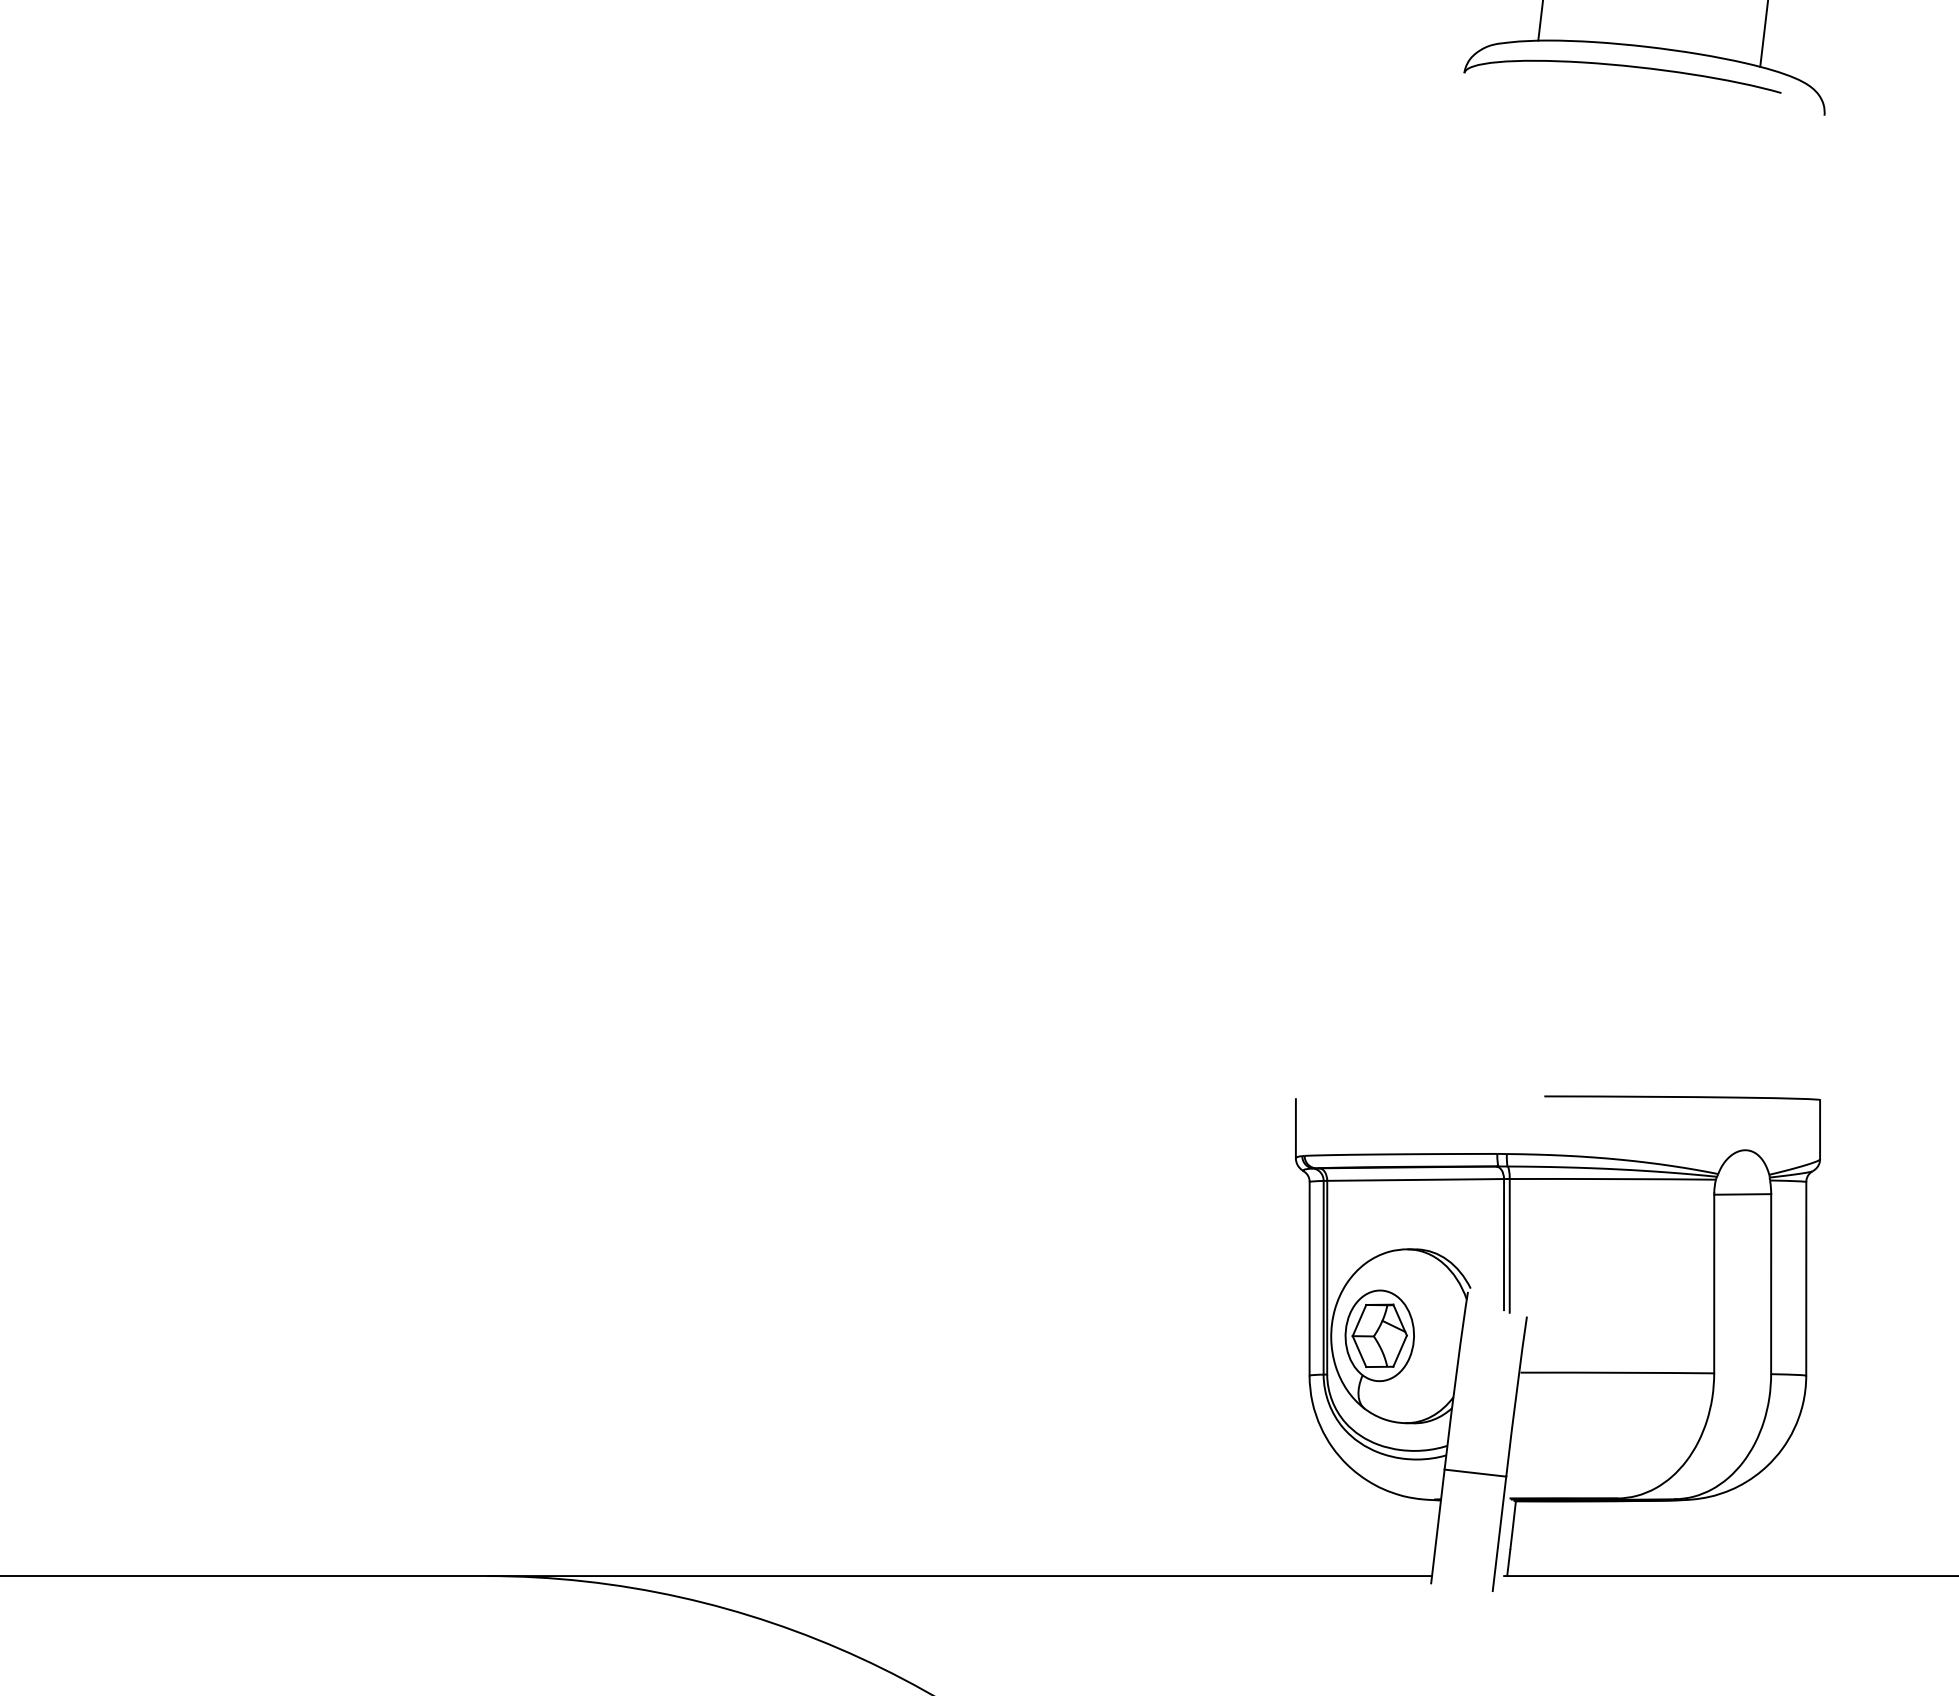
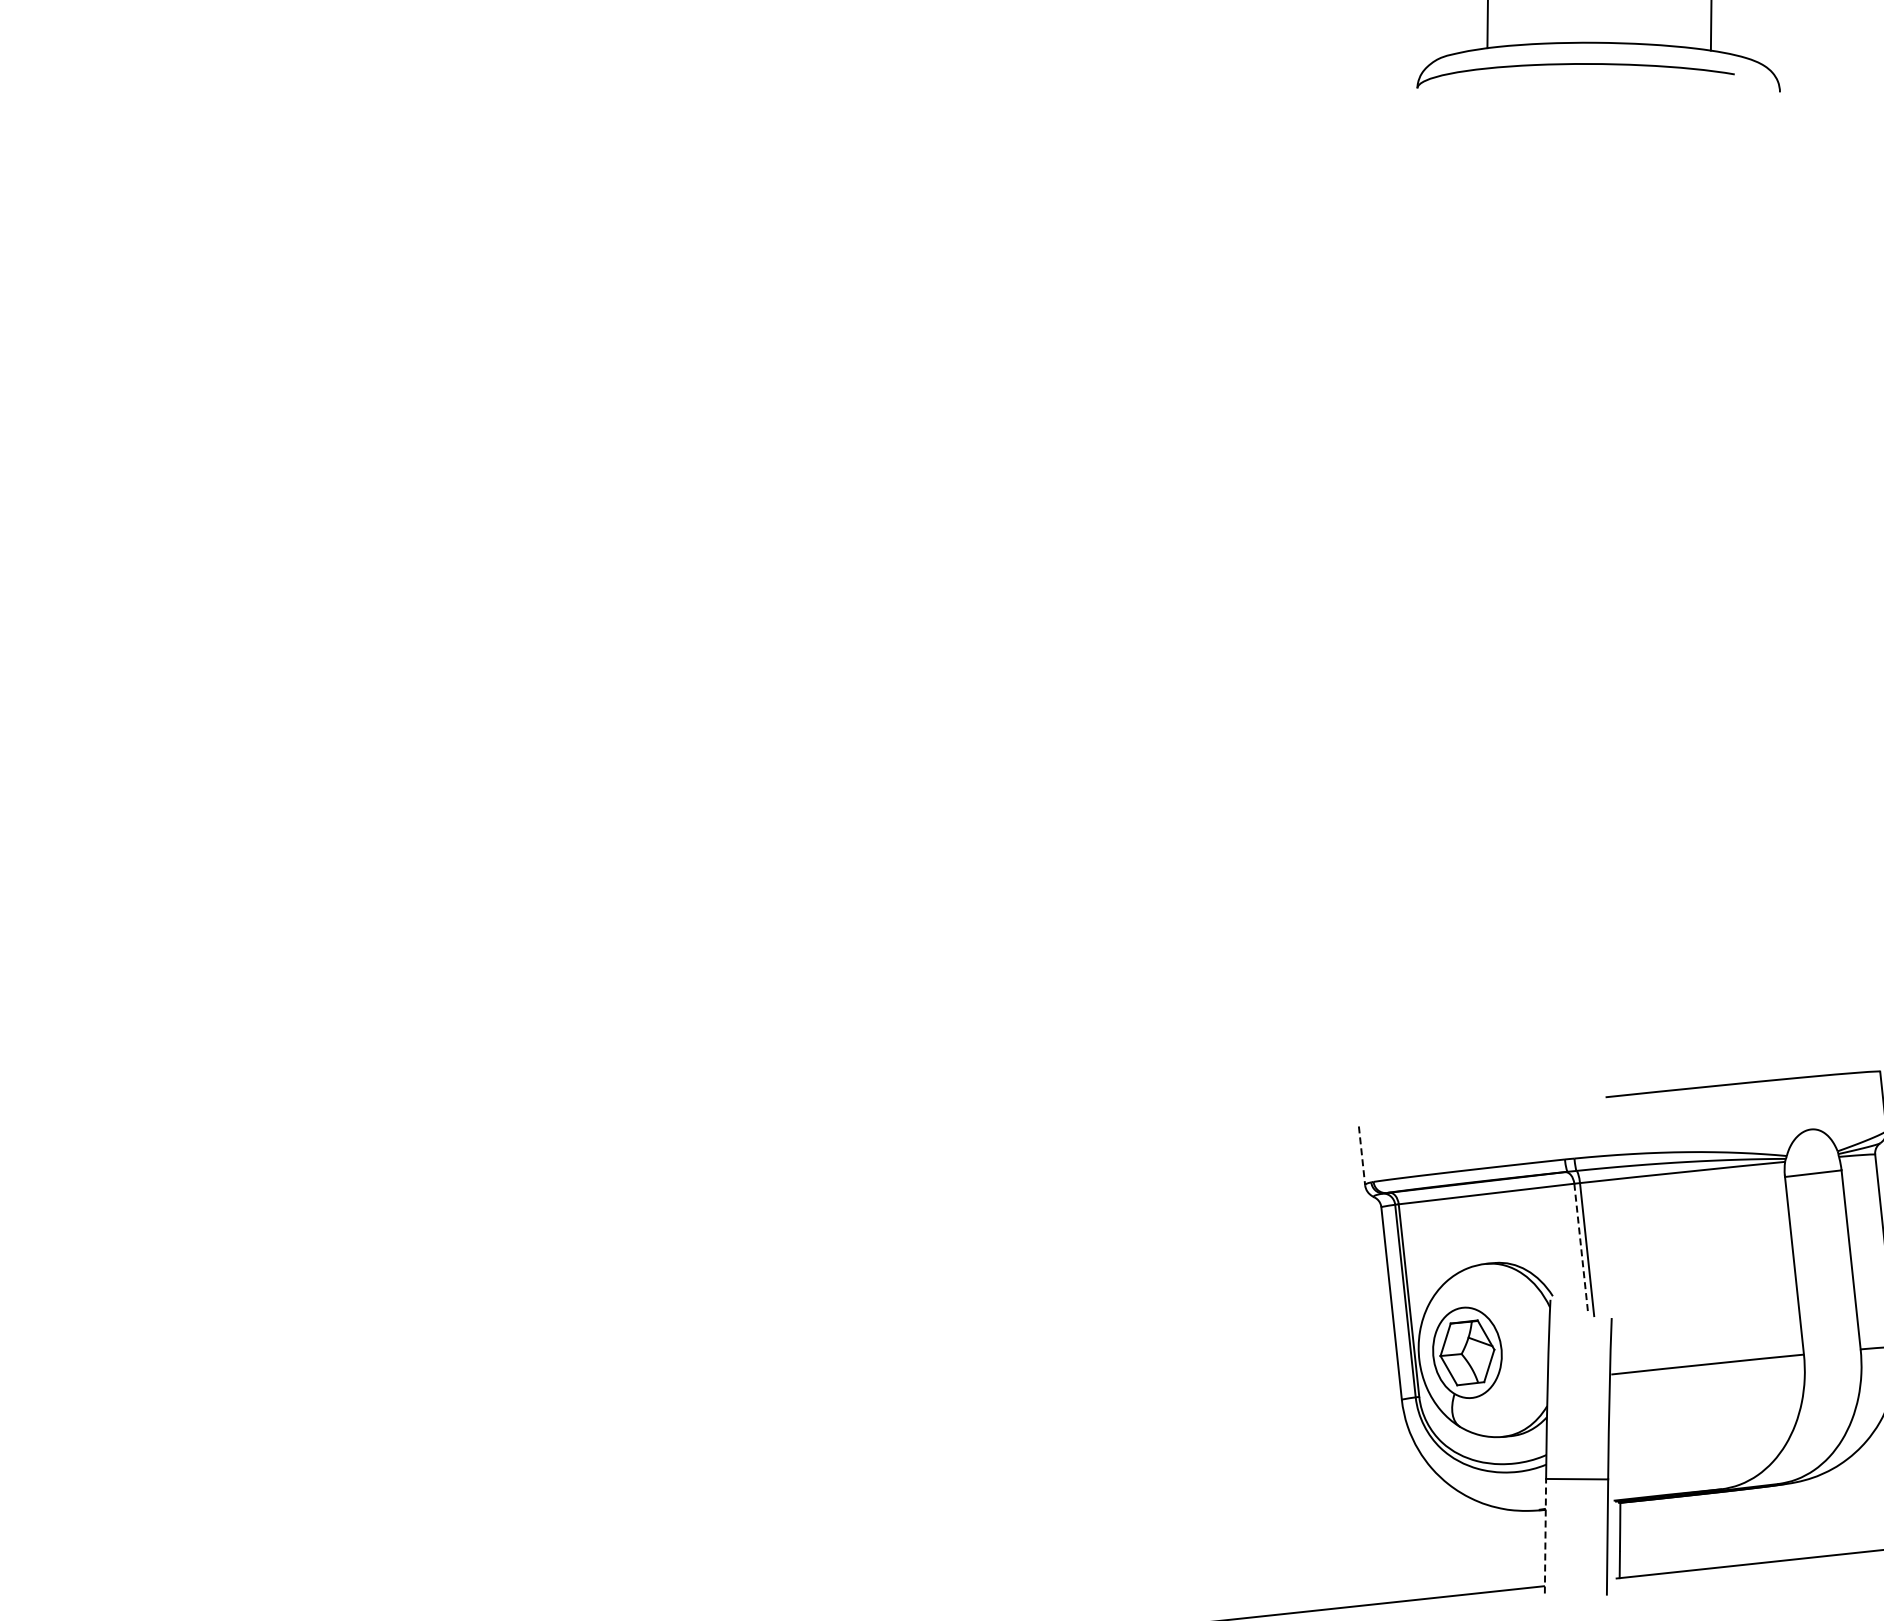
line: (1295, 1128) -> (1361, 1155), solid -> dashed
line: (1504, 1244) -> (1581, 1248), solid -> dashed
line: (1437, 1525) -> (1544, 1535), solid -> dashed

